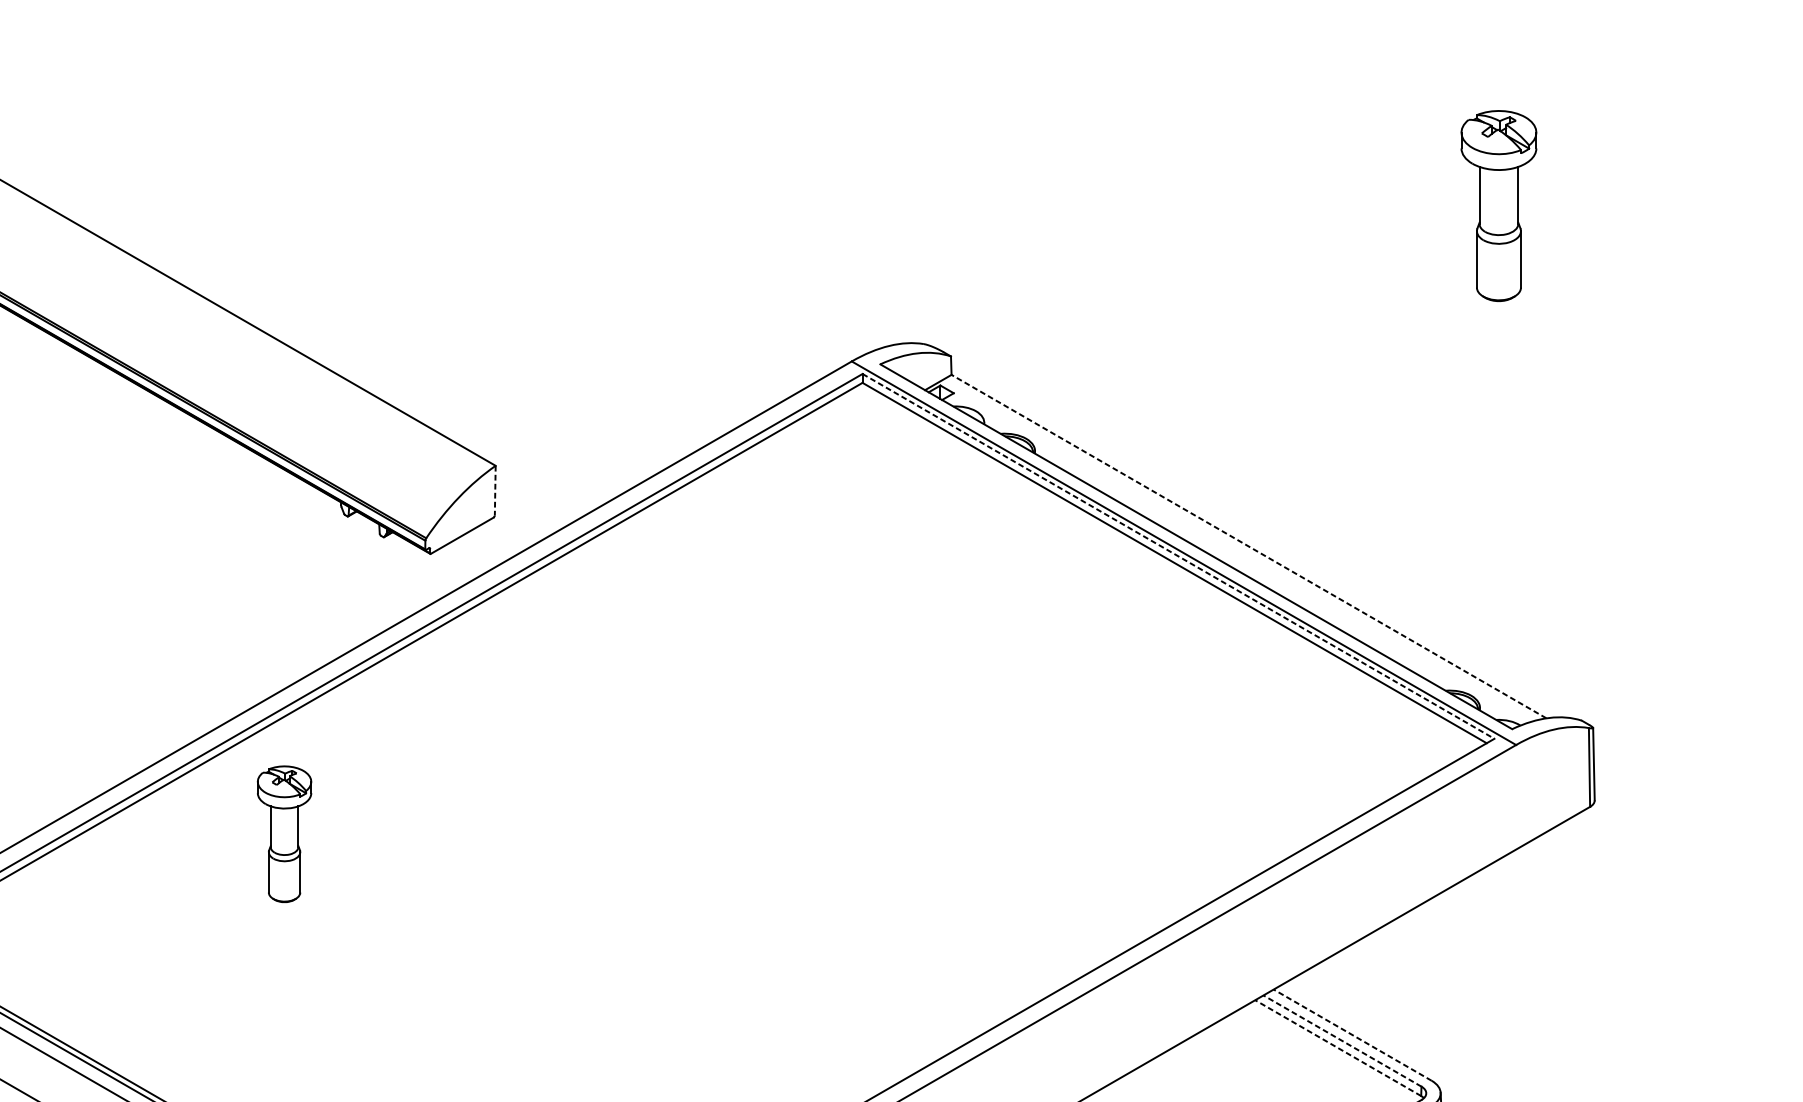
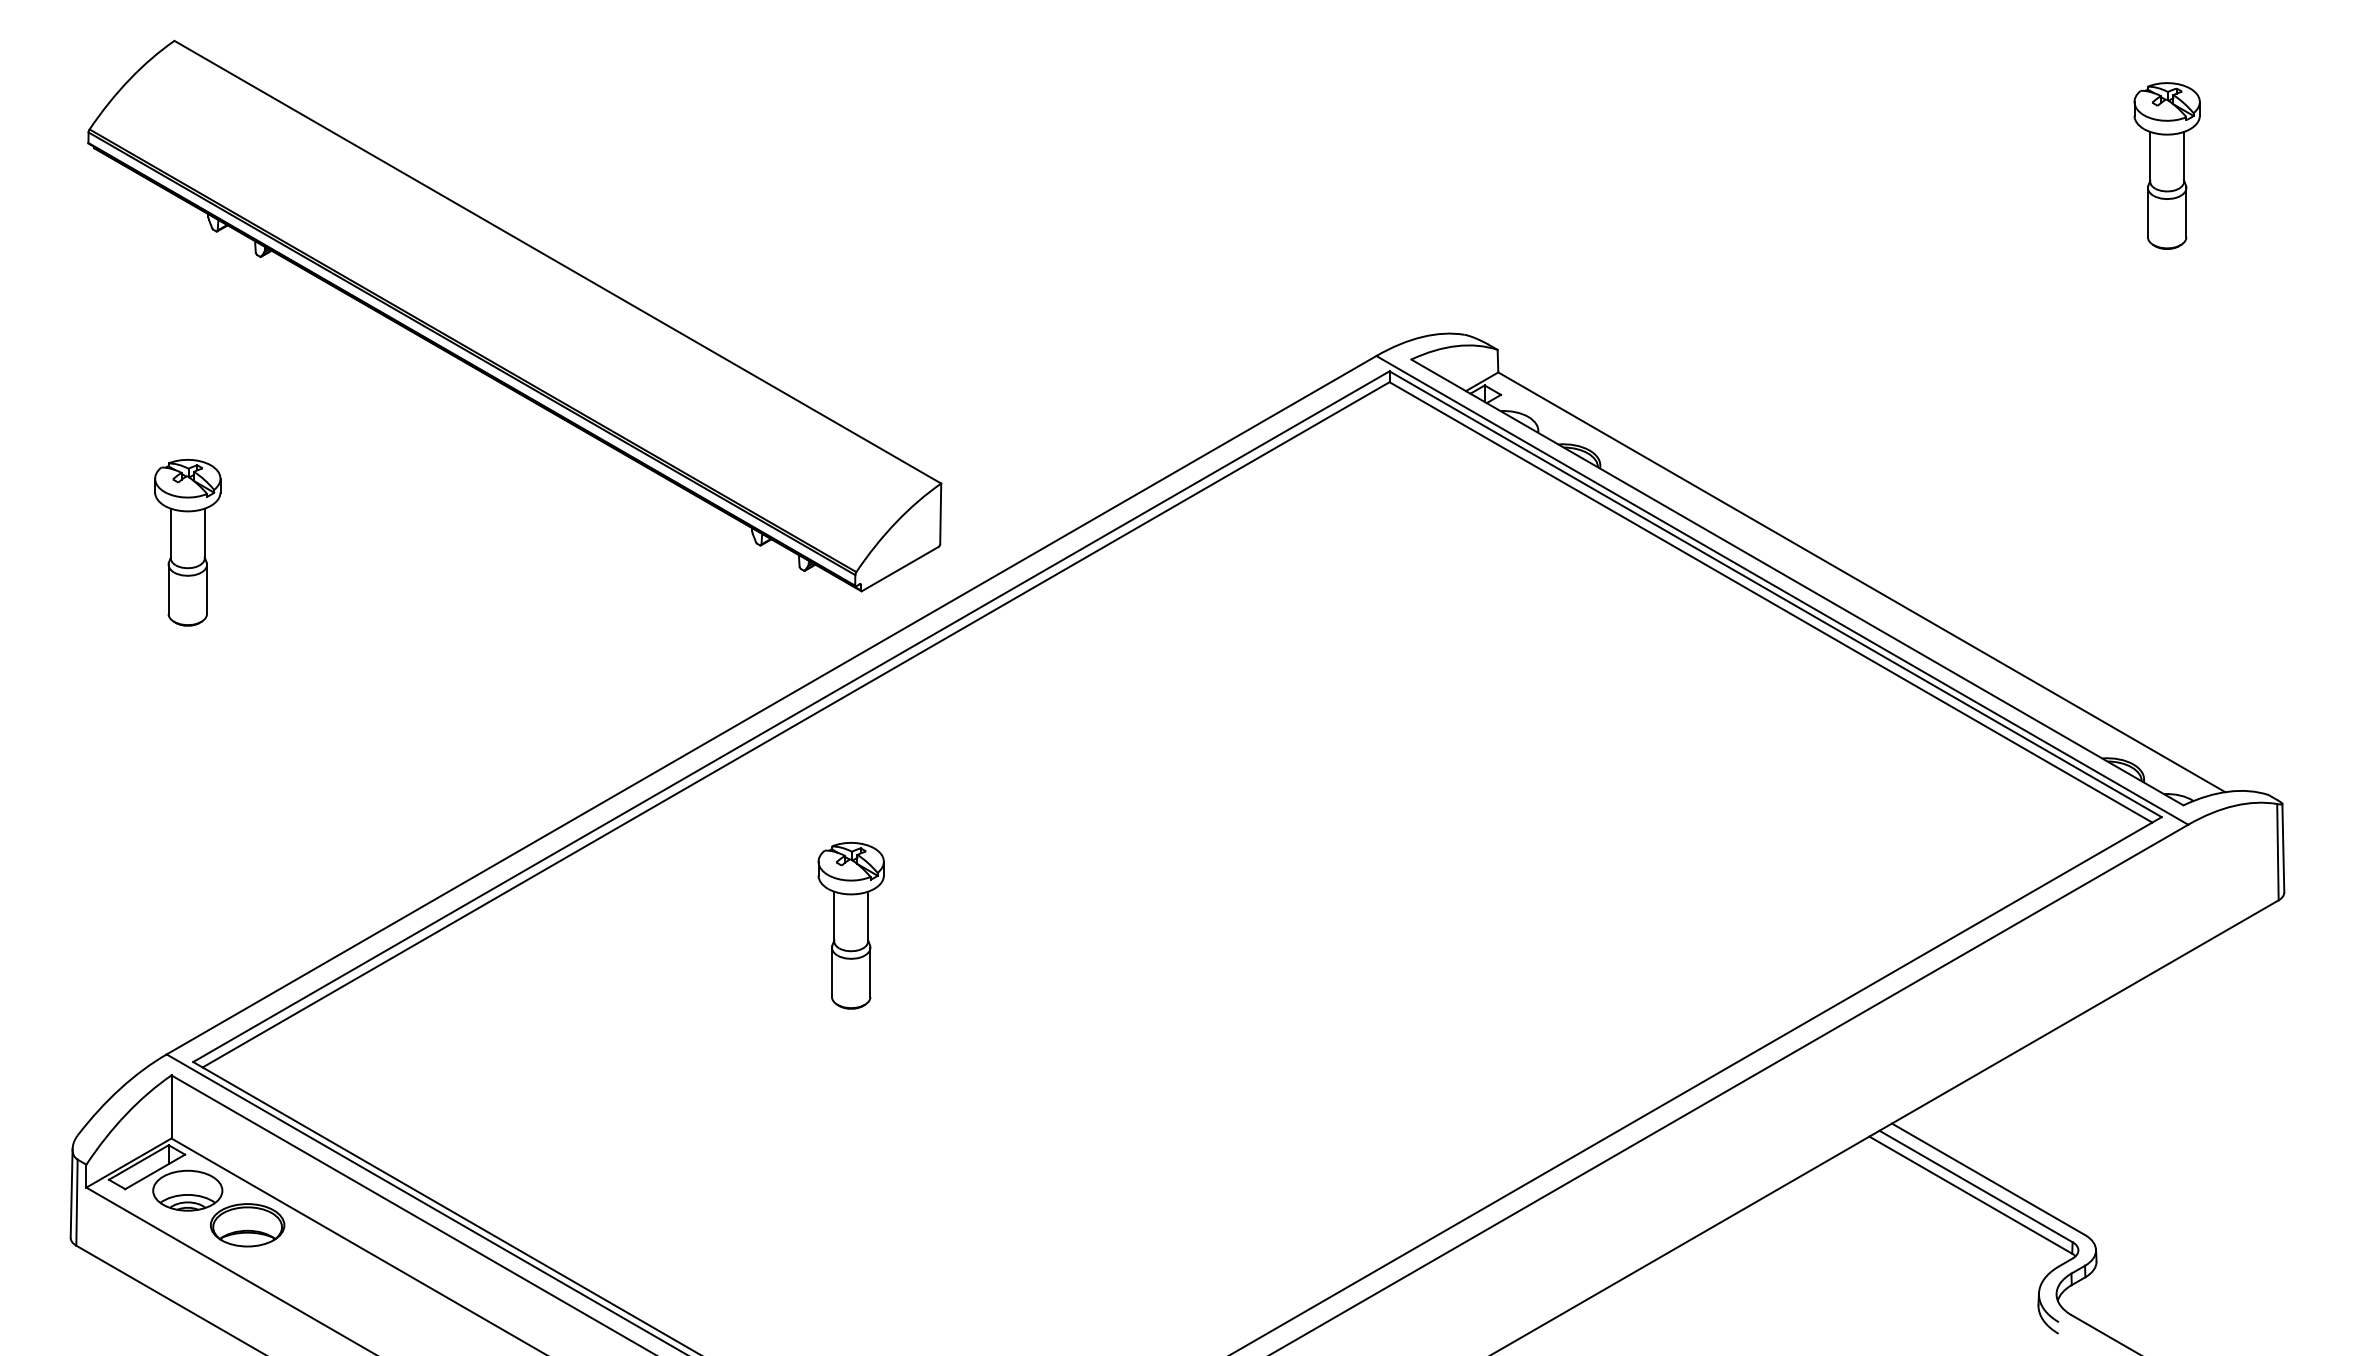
part: (1498, 205) -> (2166, 165), size x0.71
line: (495, 491) -> (940, 514), dashed -> solid
line: (1248, 546) -> (1861, 582), dashed -> solid
line: (1178, 556) -> (1775, 594), dashed -> solid
part: (283, 834) -> (850, 925), moved
line: (1352, 1035) -> (1988, 1179), dashed -> solid
line: (1342, 1041) -> (1975, 1186), dashed -> solid
line: (1337, 1047) -> (1970, 1194), dashed -> solid

